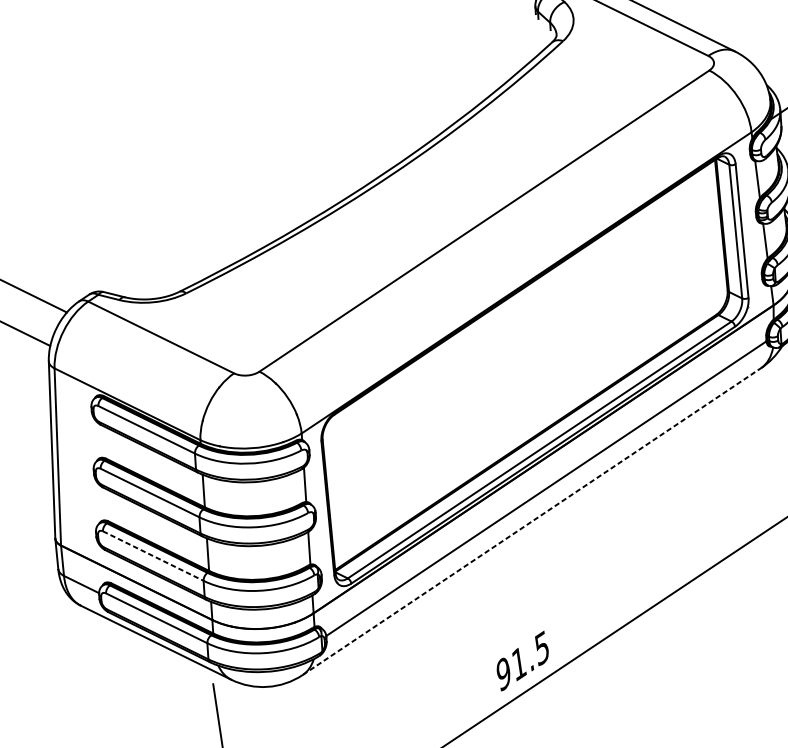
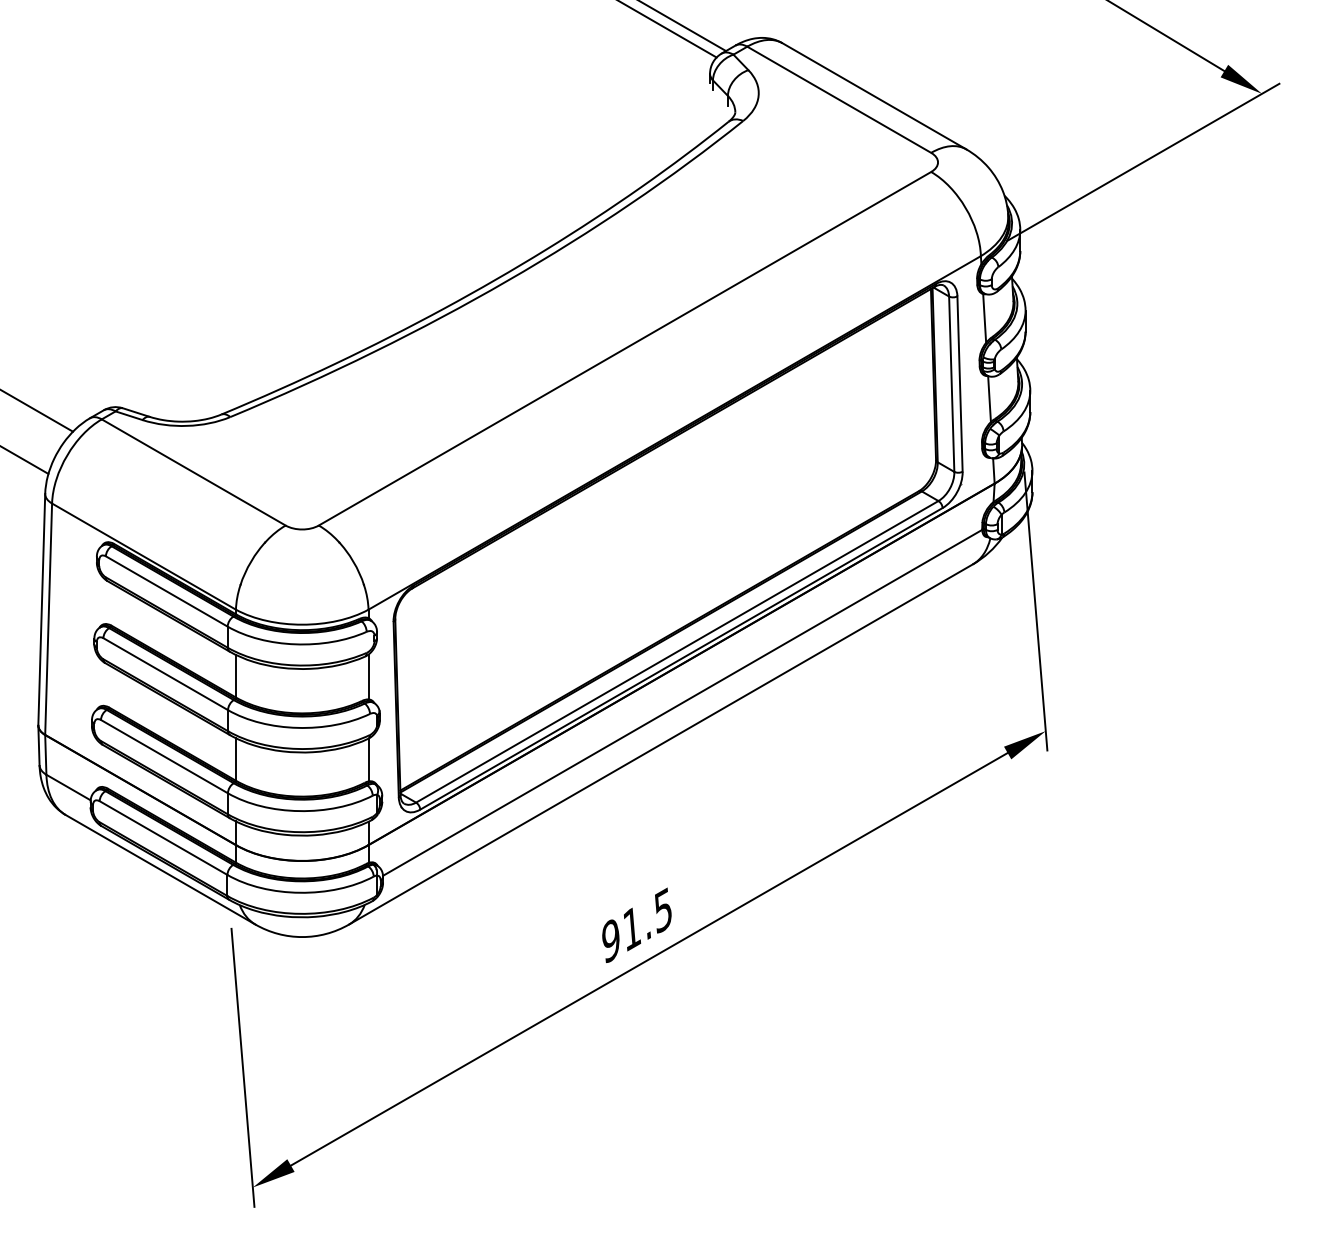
line: (532, 521) -> (661, 744), dashed -> solid
line: (153, 555) -> (164, 756), dashed -> solid

